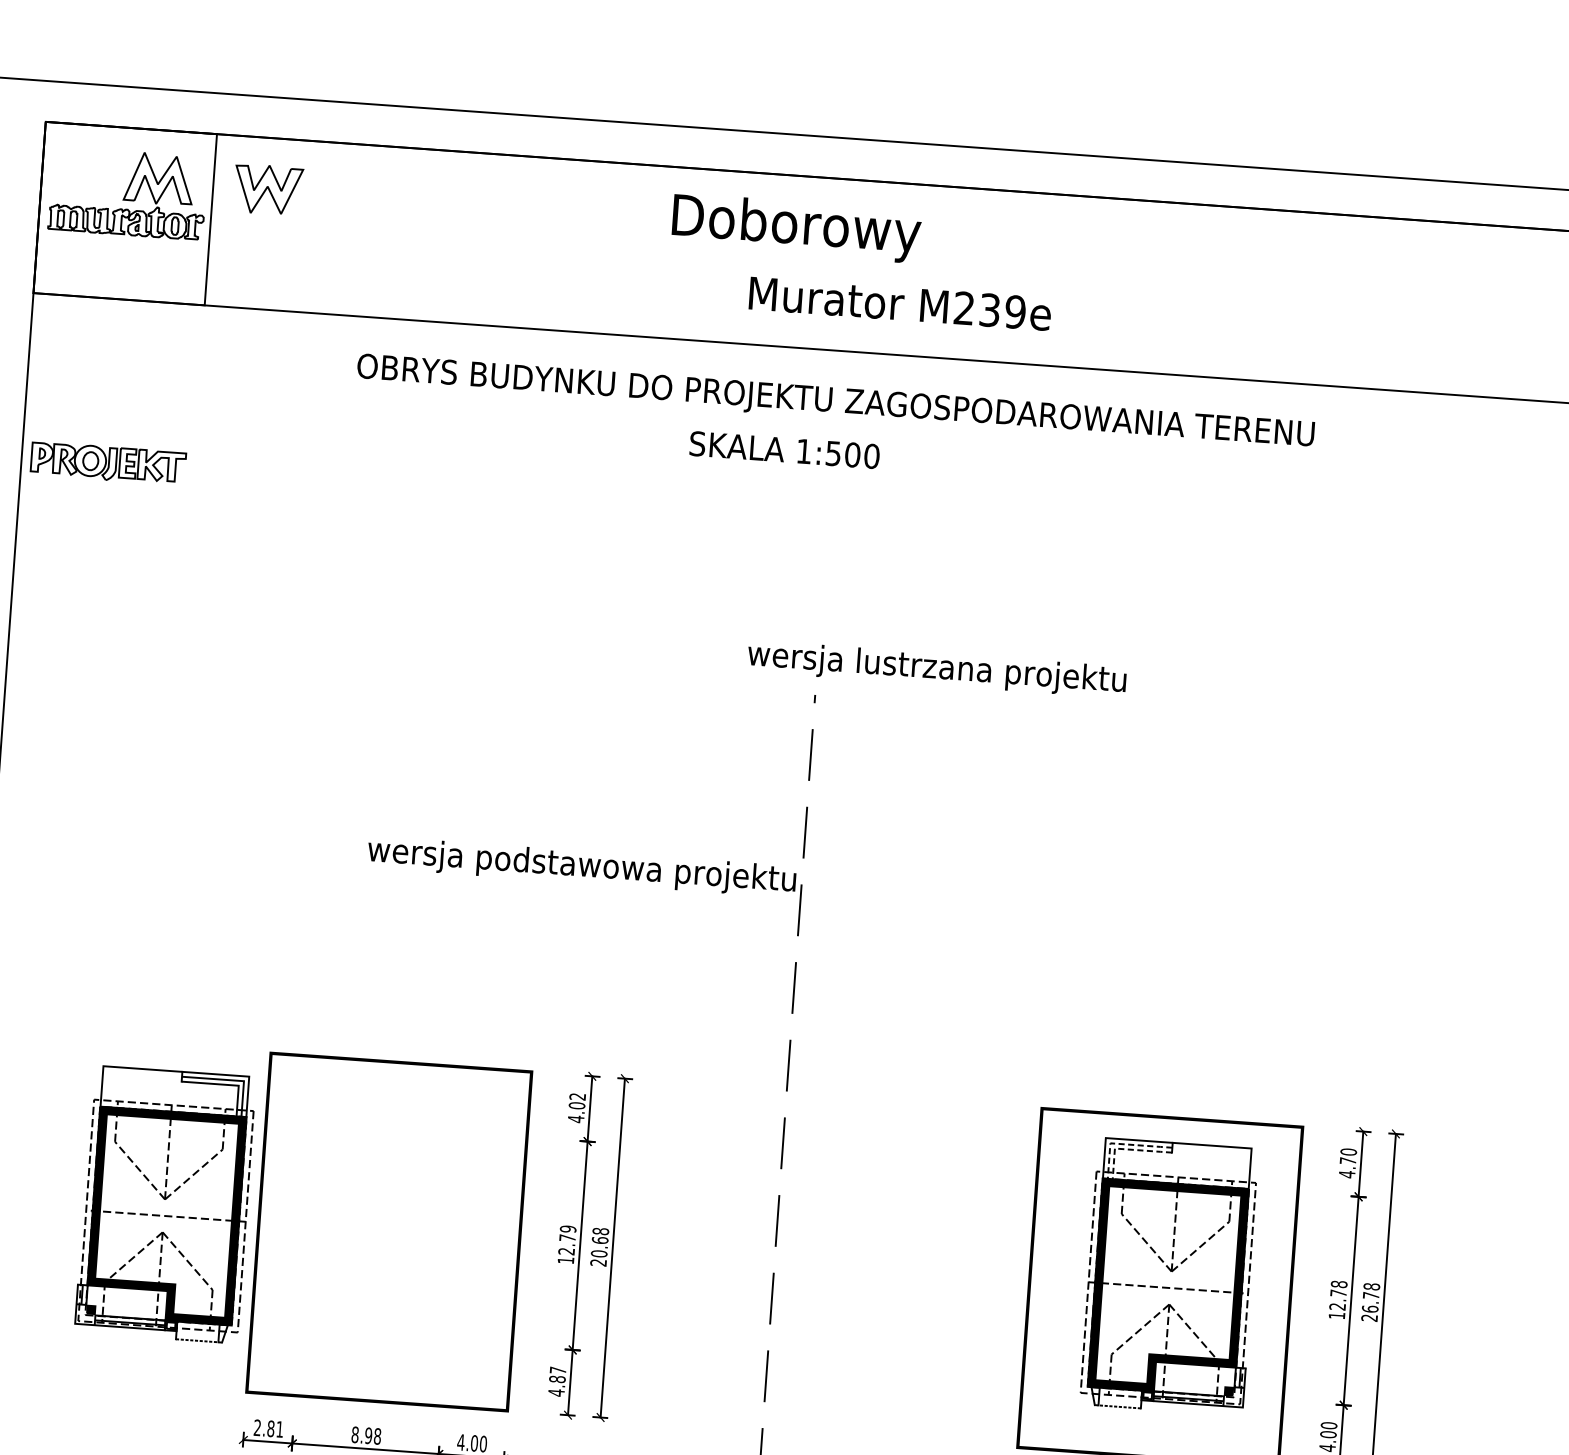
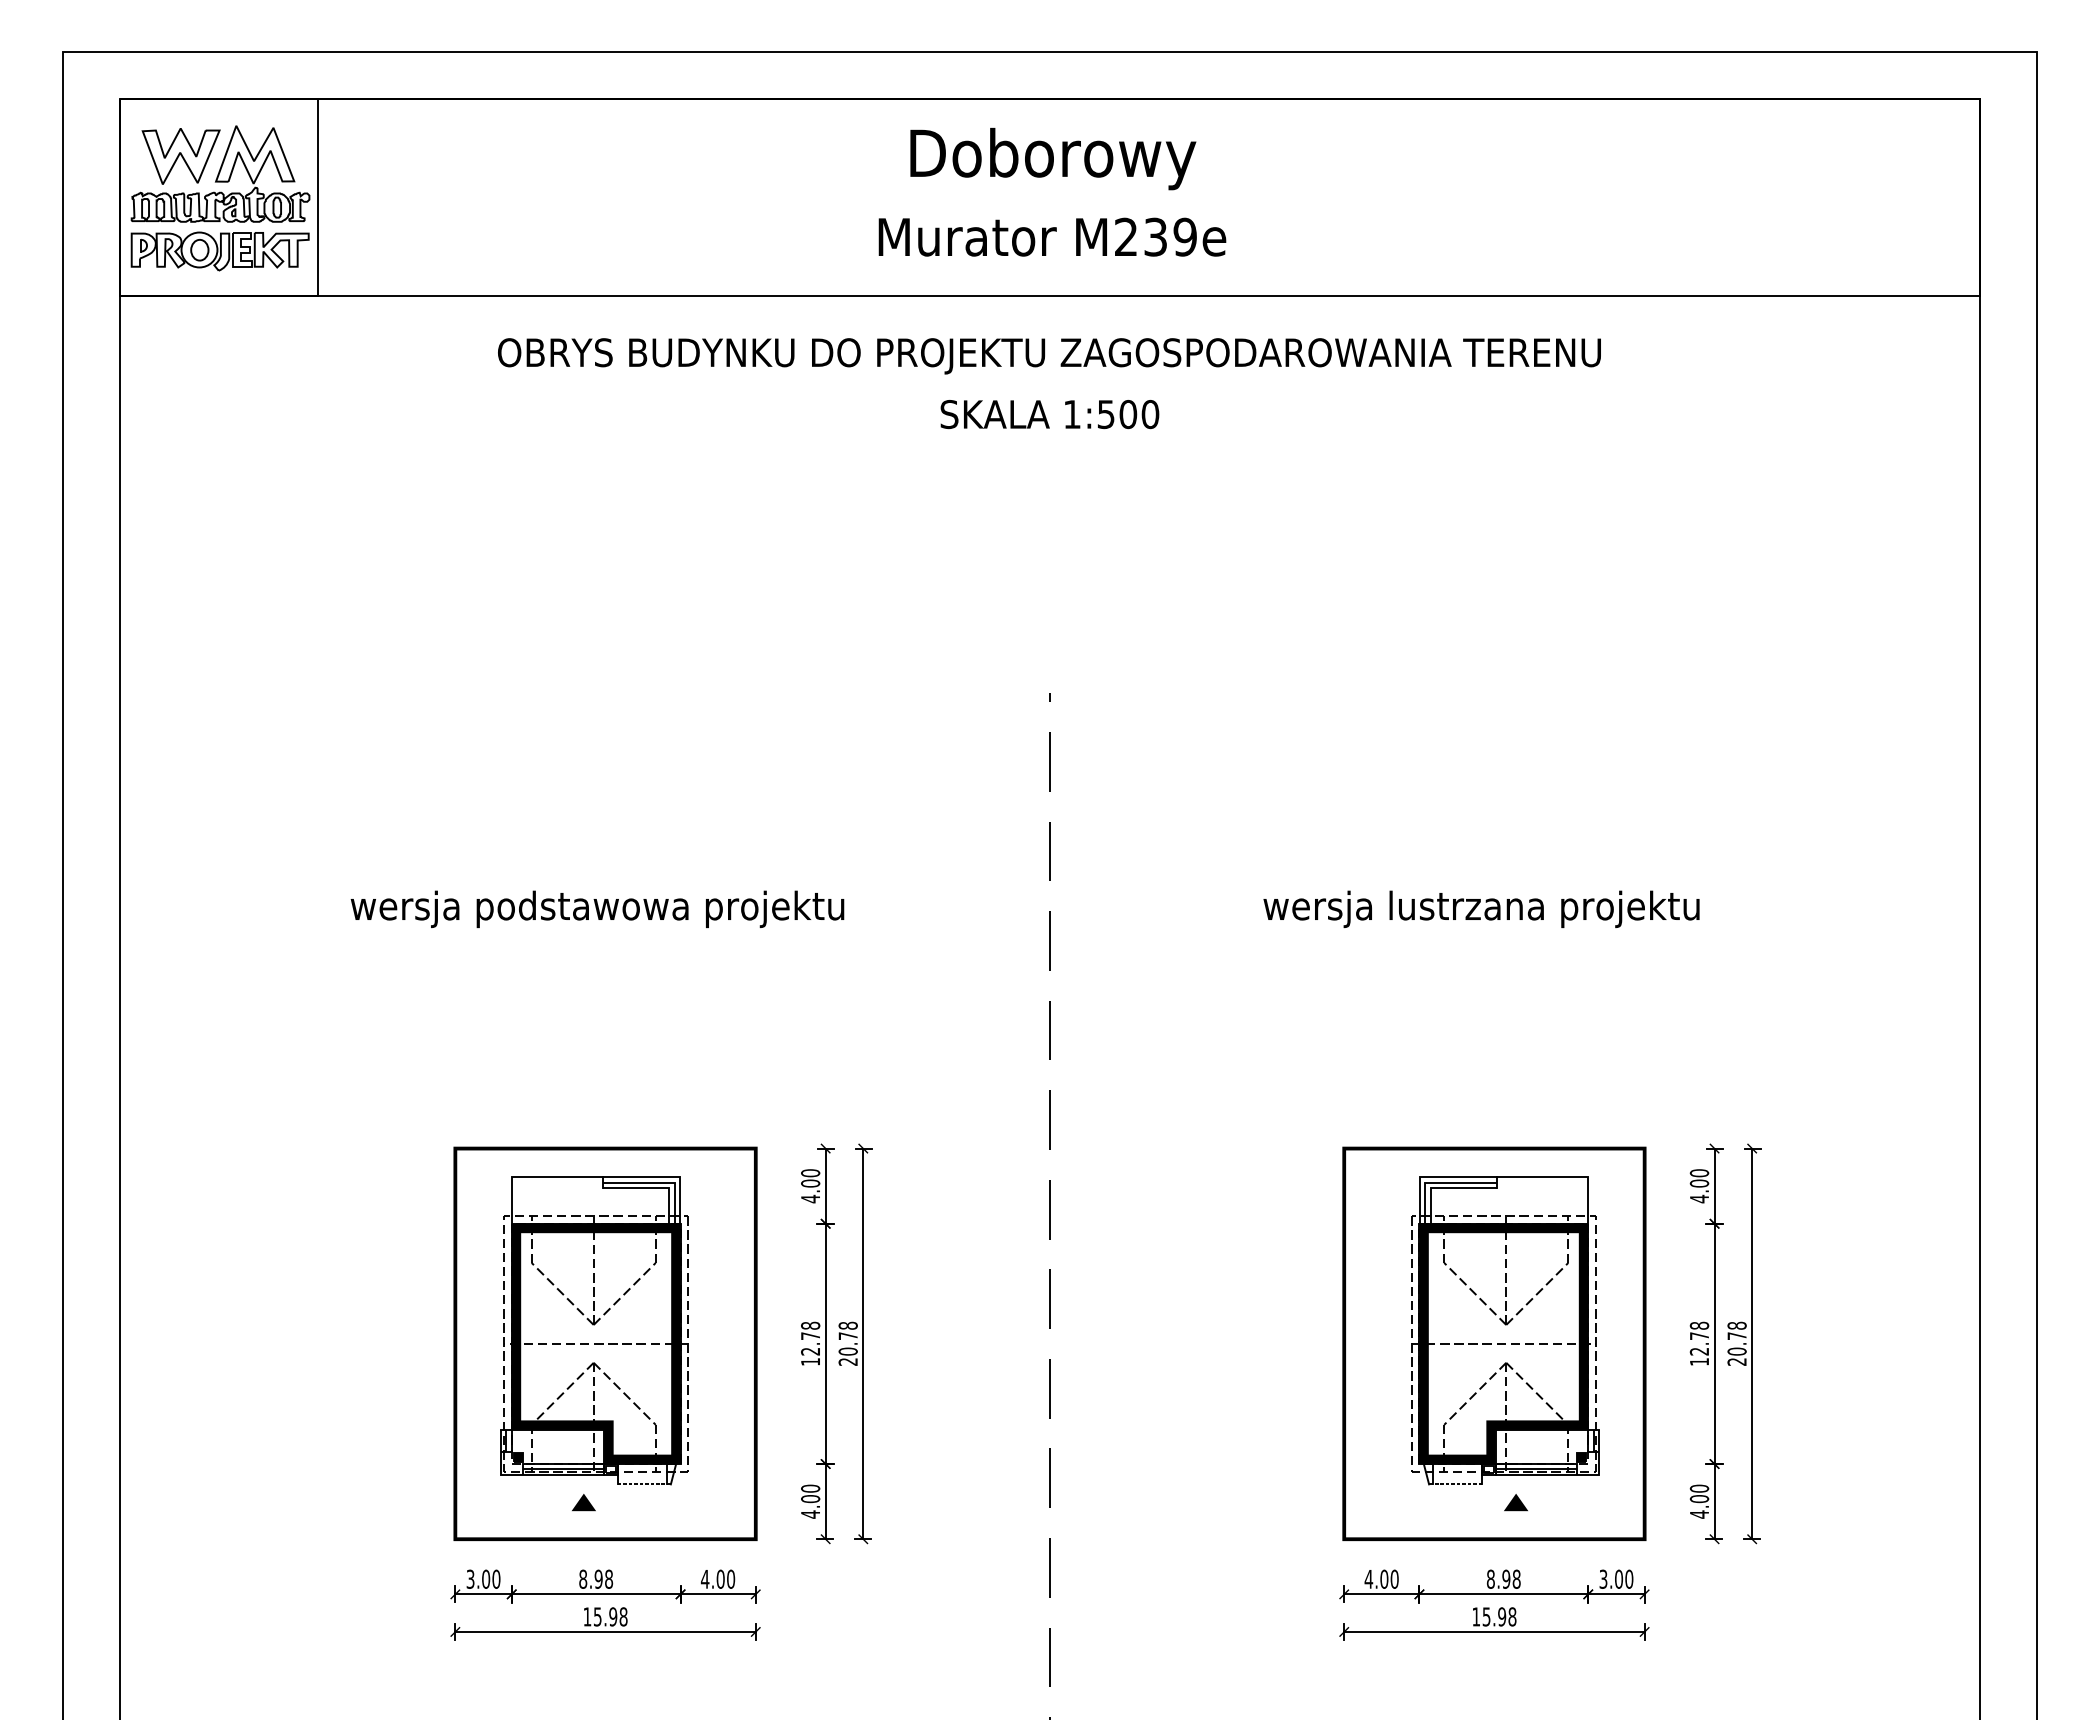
part: (267, 189) -> (180, 156), moved
text: (796, 228) -> (1053, 159), moved
text: (900, 303) -> (1052, 236), moved
text: (784, 450) -> (1049, 414), moved
part: (107, 463) -> (219, 251), moved
text: (936, 668) -> (1481, 908), moved
text: (581, 866) -> (597, 908), moved
text: (577, 1097) -> (810, 1173), 4.02 -> 4.00
line: (1123, 1144) -> (1440, 1182), dashed -> solid
line: (1127, 1149) -> (1445, 1188), dashed -> solid
text: (1348, 1160) -> (1699, 1183), 4.70 -> 4.00
part: (165, 1204) -> (594, 1330), moved
text: (568, 1228) -> (810, 1325), 12.79 -> 12.78
text: (599, 1240) -> (847, 1336), 20.68 -> 20.78
text: (1369, 1308) -> (1736, 1351), 26.78 -> 20.78
fill: (360, 1368) -> (583, 1502), added
text: (557, 1374) -> (810, 1493), 4.87 -> 4.00
fill: (1168, 1426) -> (1515, 1502), added
text: (268, 1427) -> (483, 1578), 2.81 -> 3.00

